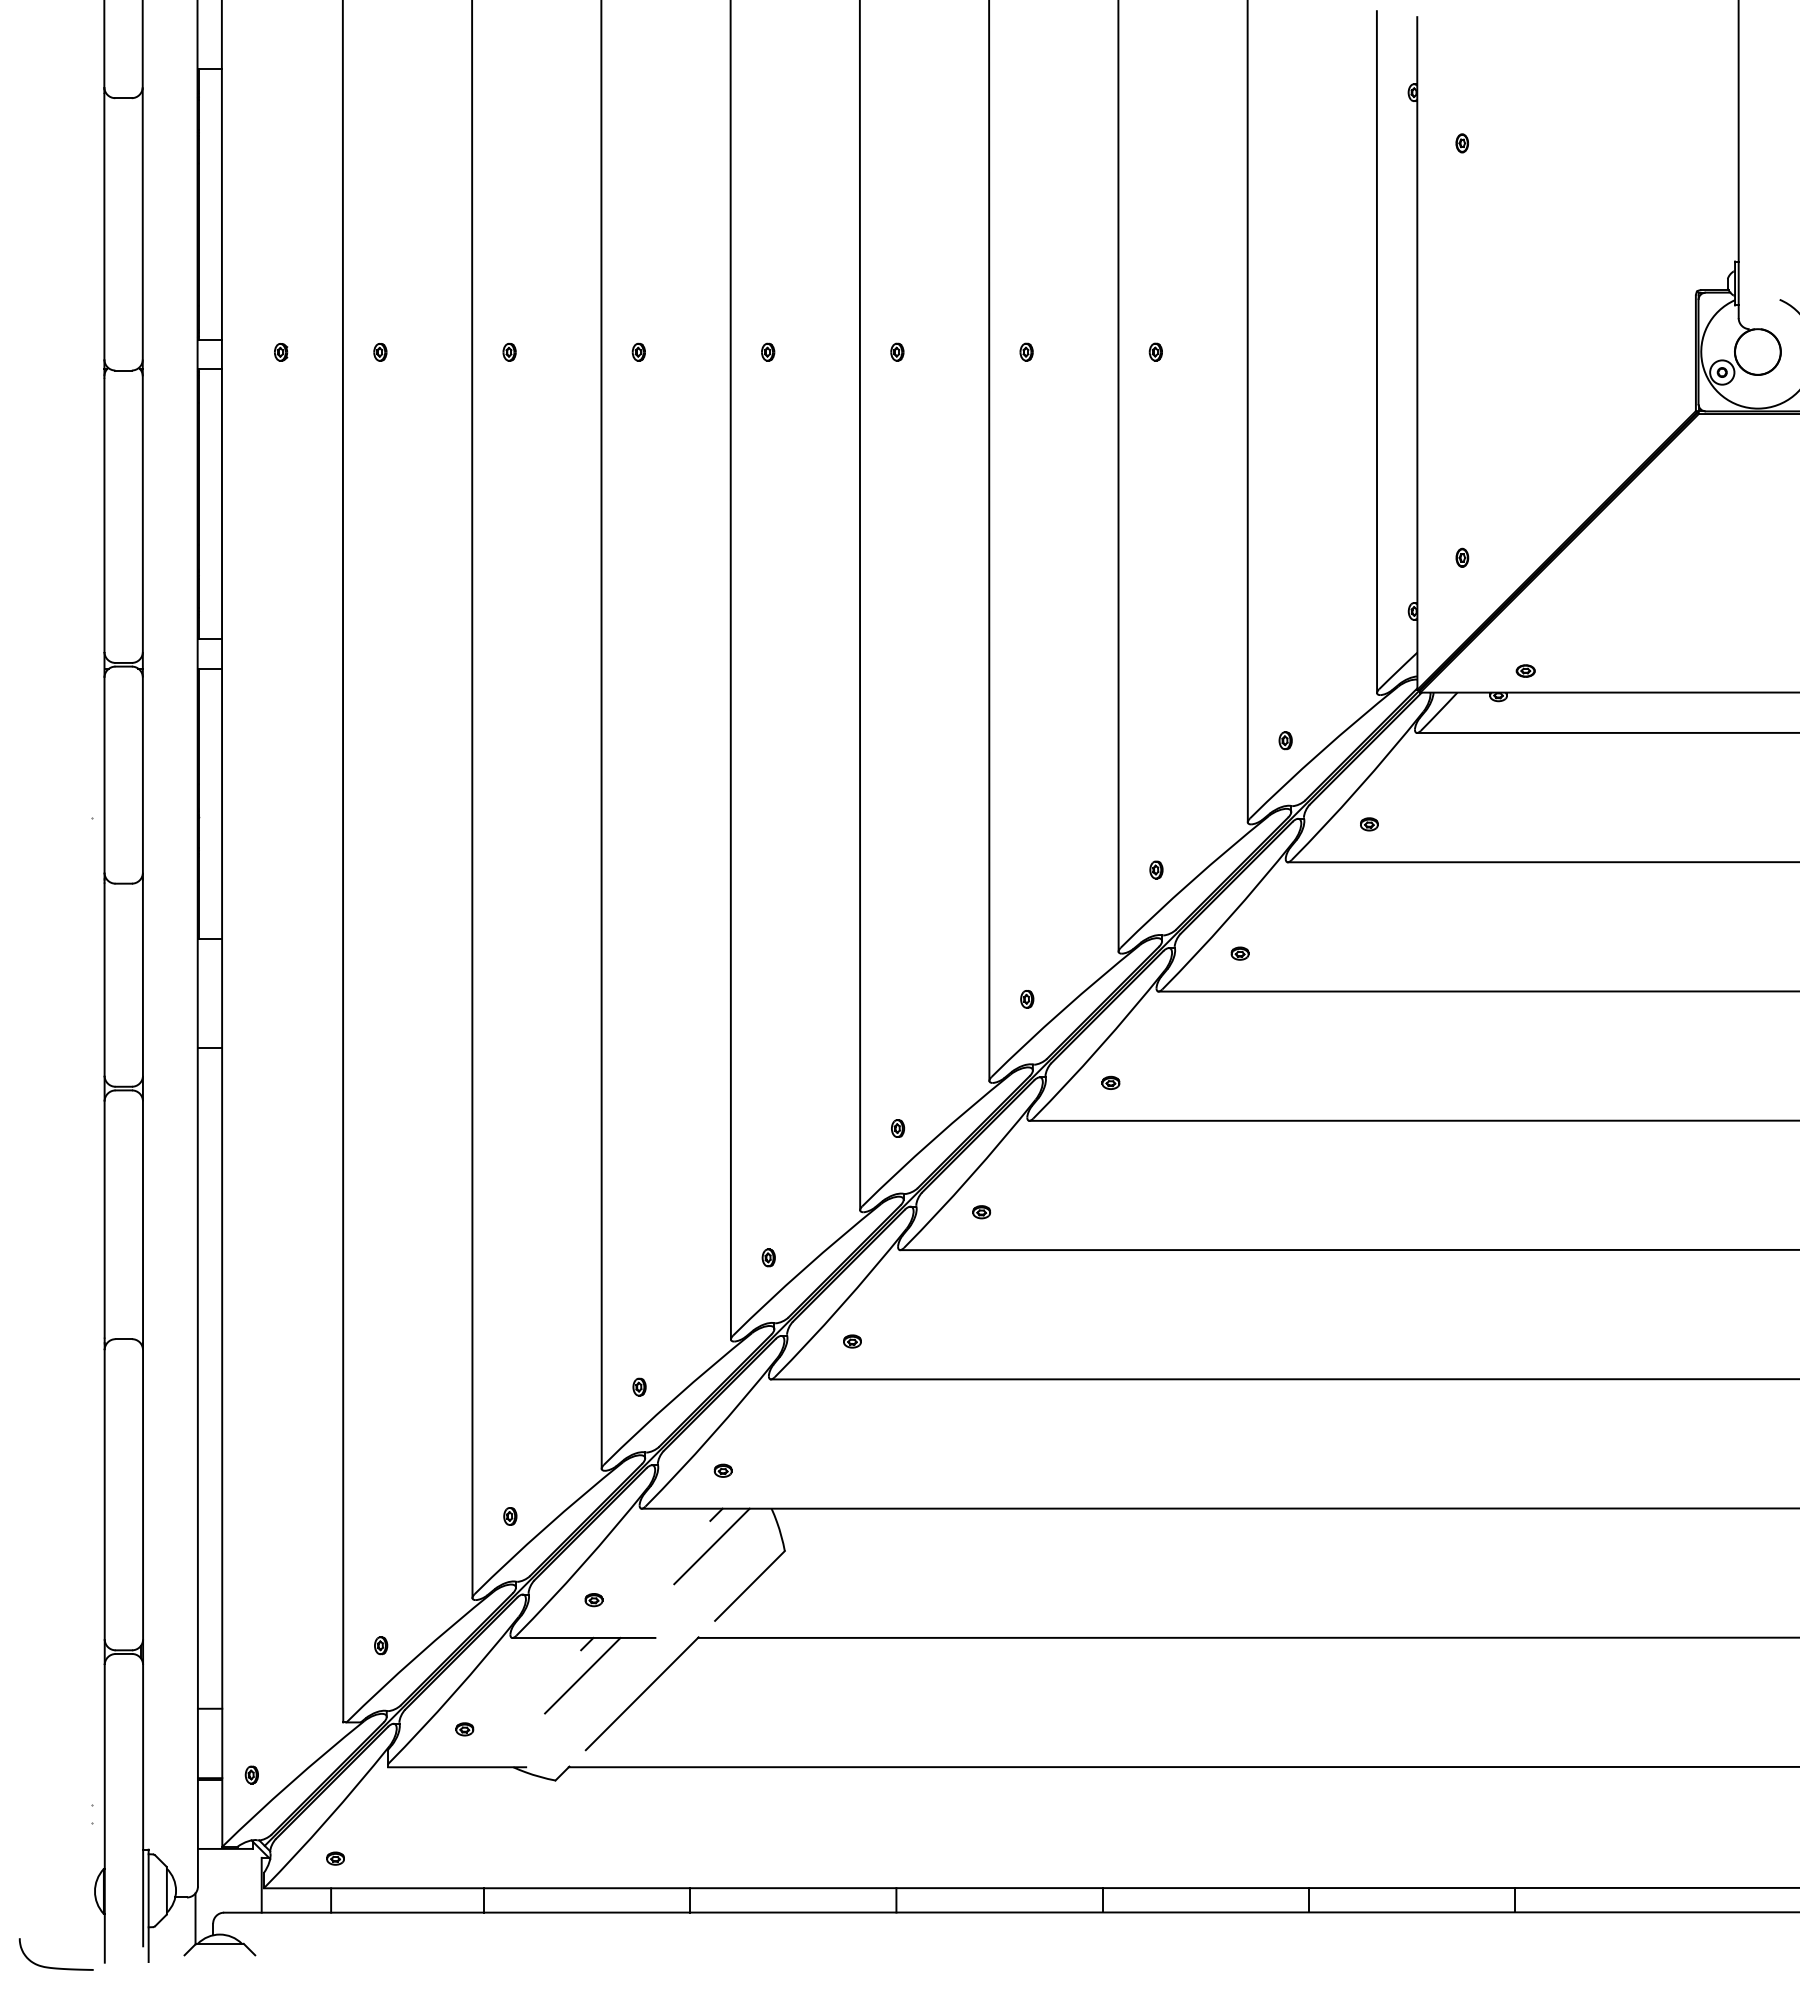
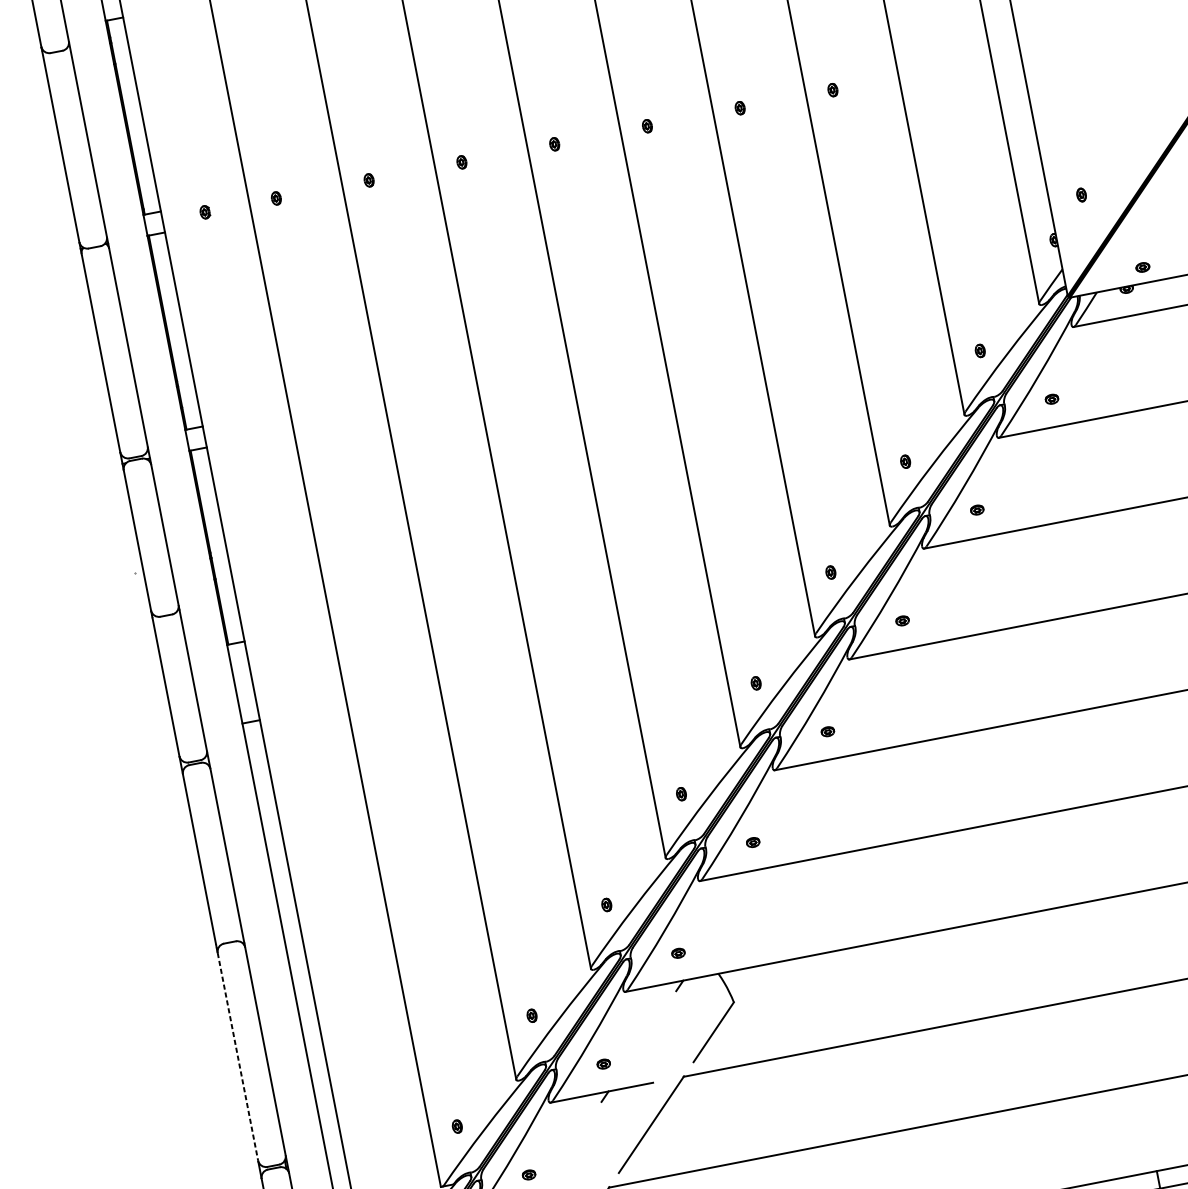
line: (104, 1494) -> (237, 1056), solid -> dashed
line: (711, 1546) -> (680, 1009), removed
line: (582, 1675) -> (606, 1119), removed

